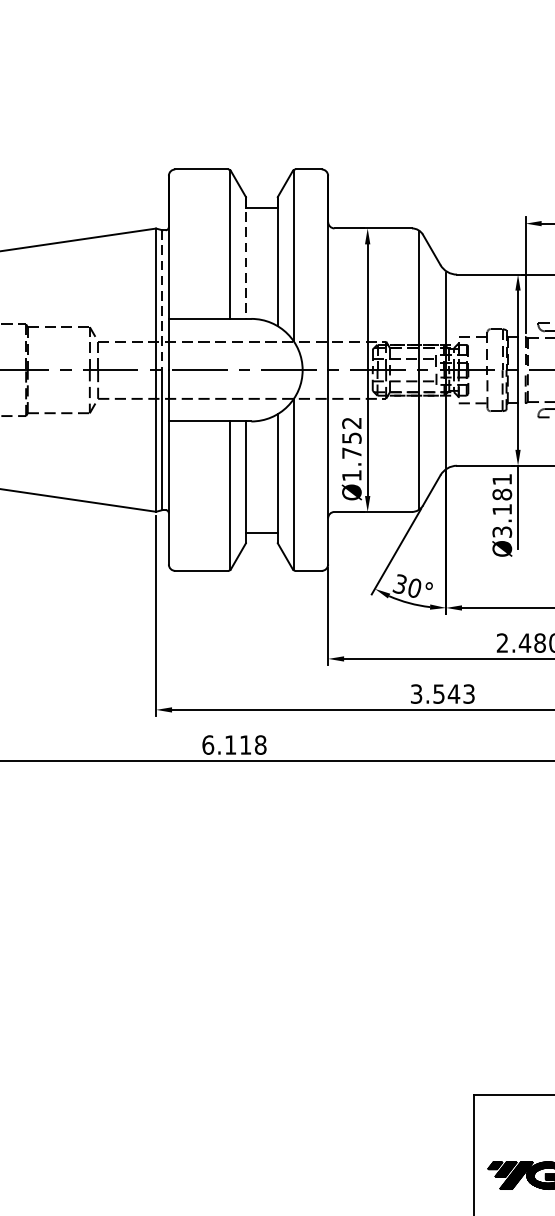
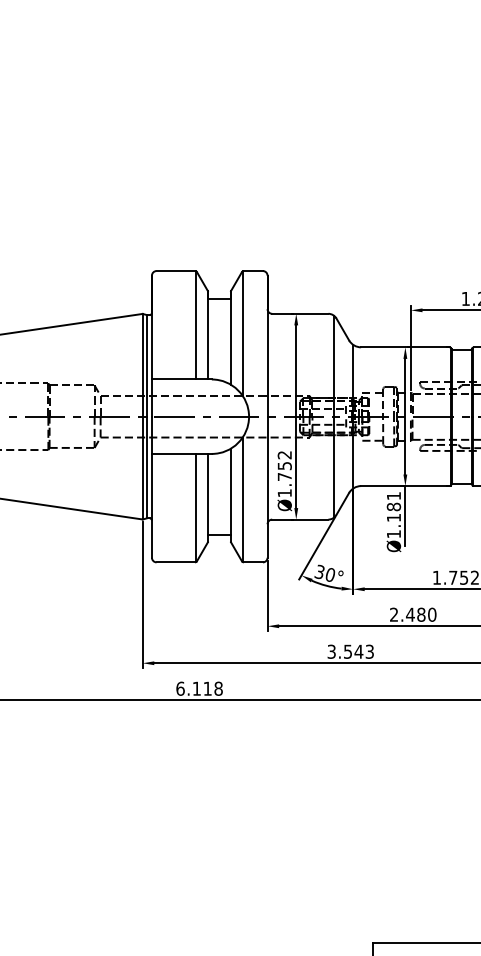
line: (245, 258) -> (207, 335), dashed -> solid
line: (162, 299) -> (147, 365), dashed -> solid
text: (501, 532) -> (393, 534), Ø3.181 -> Ø1.181

